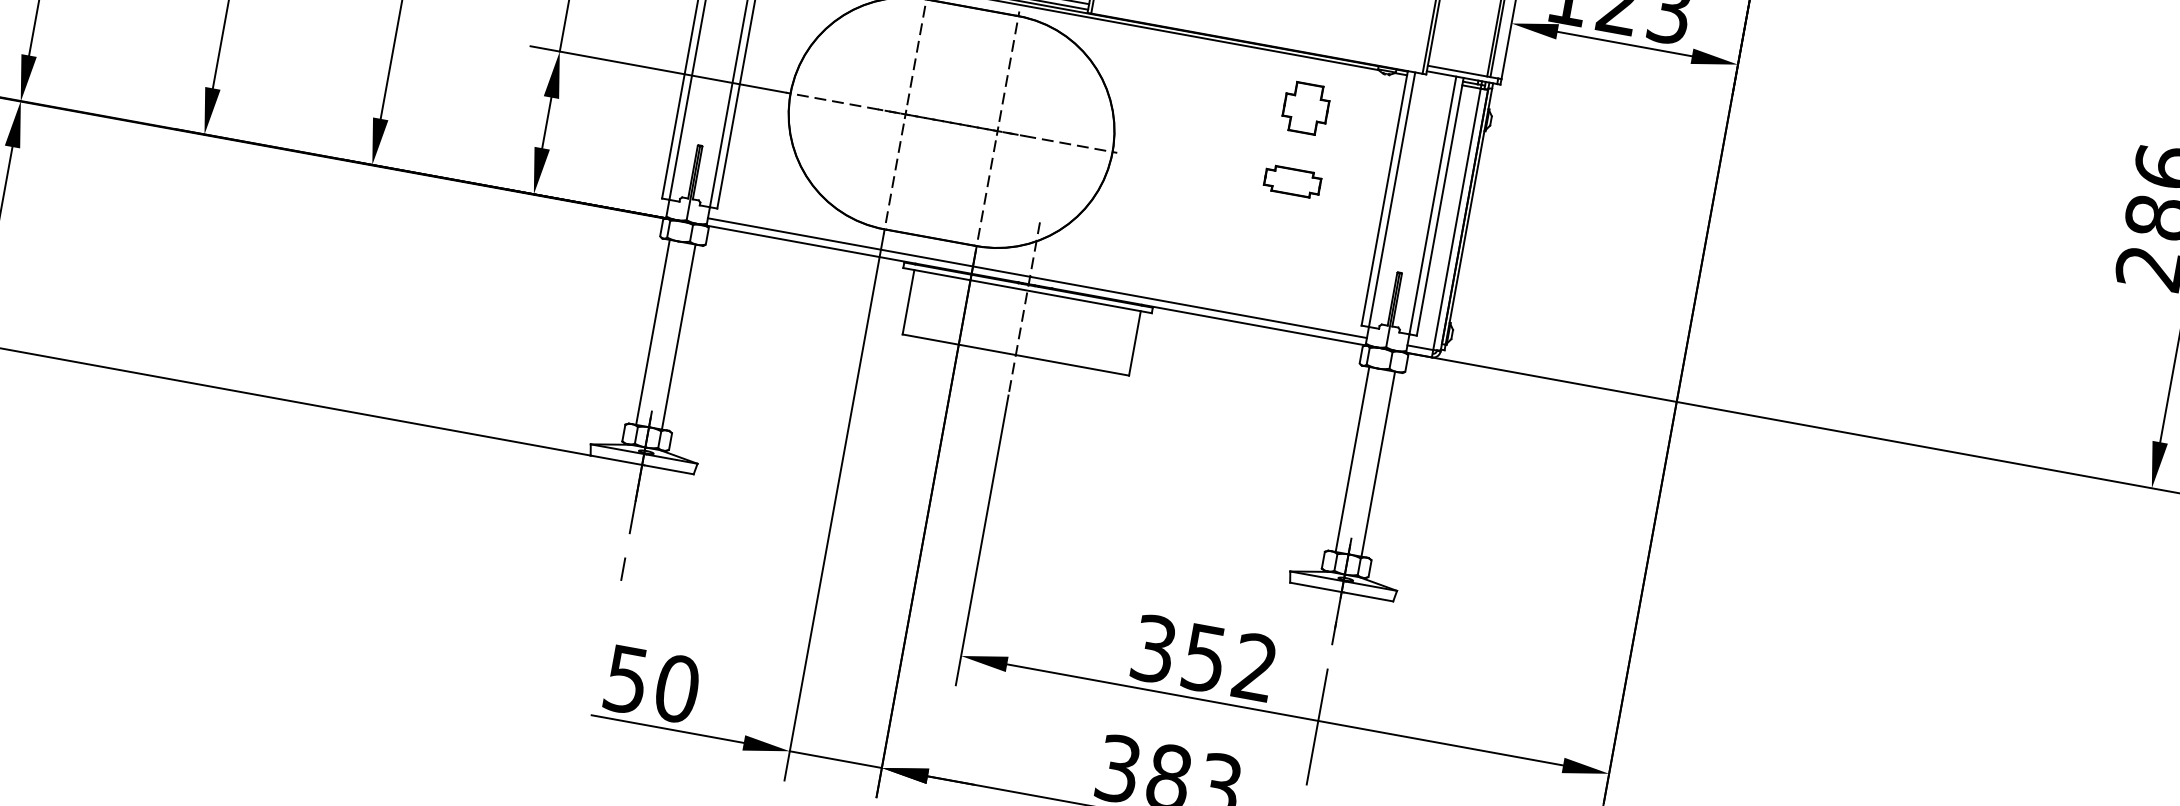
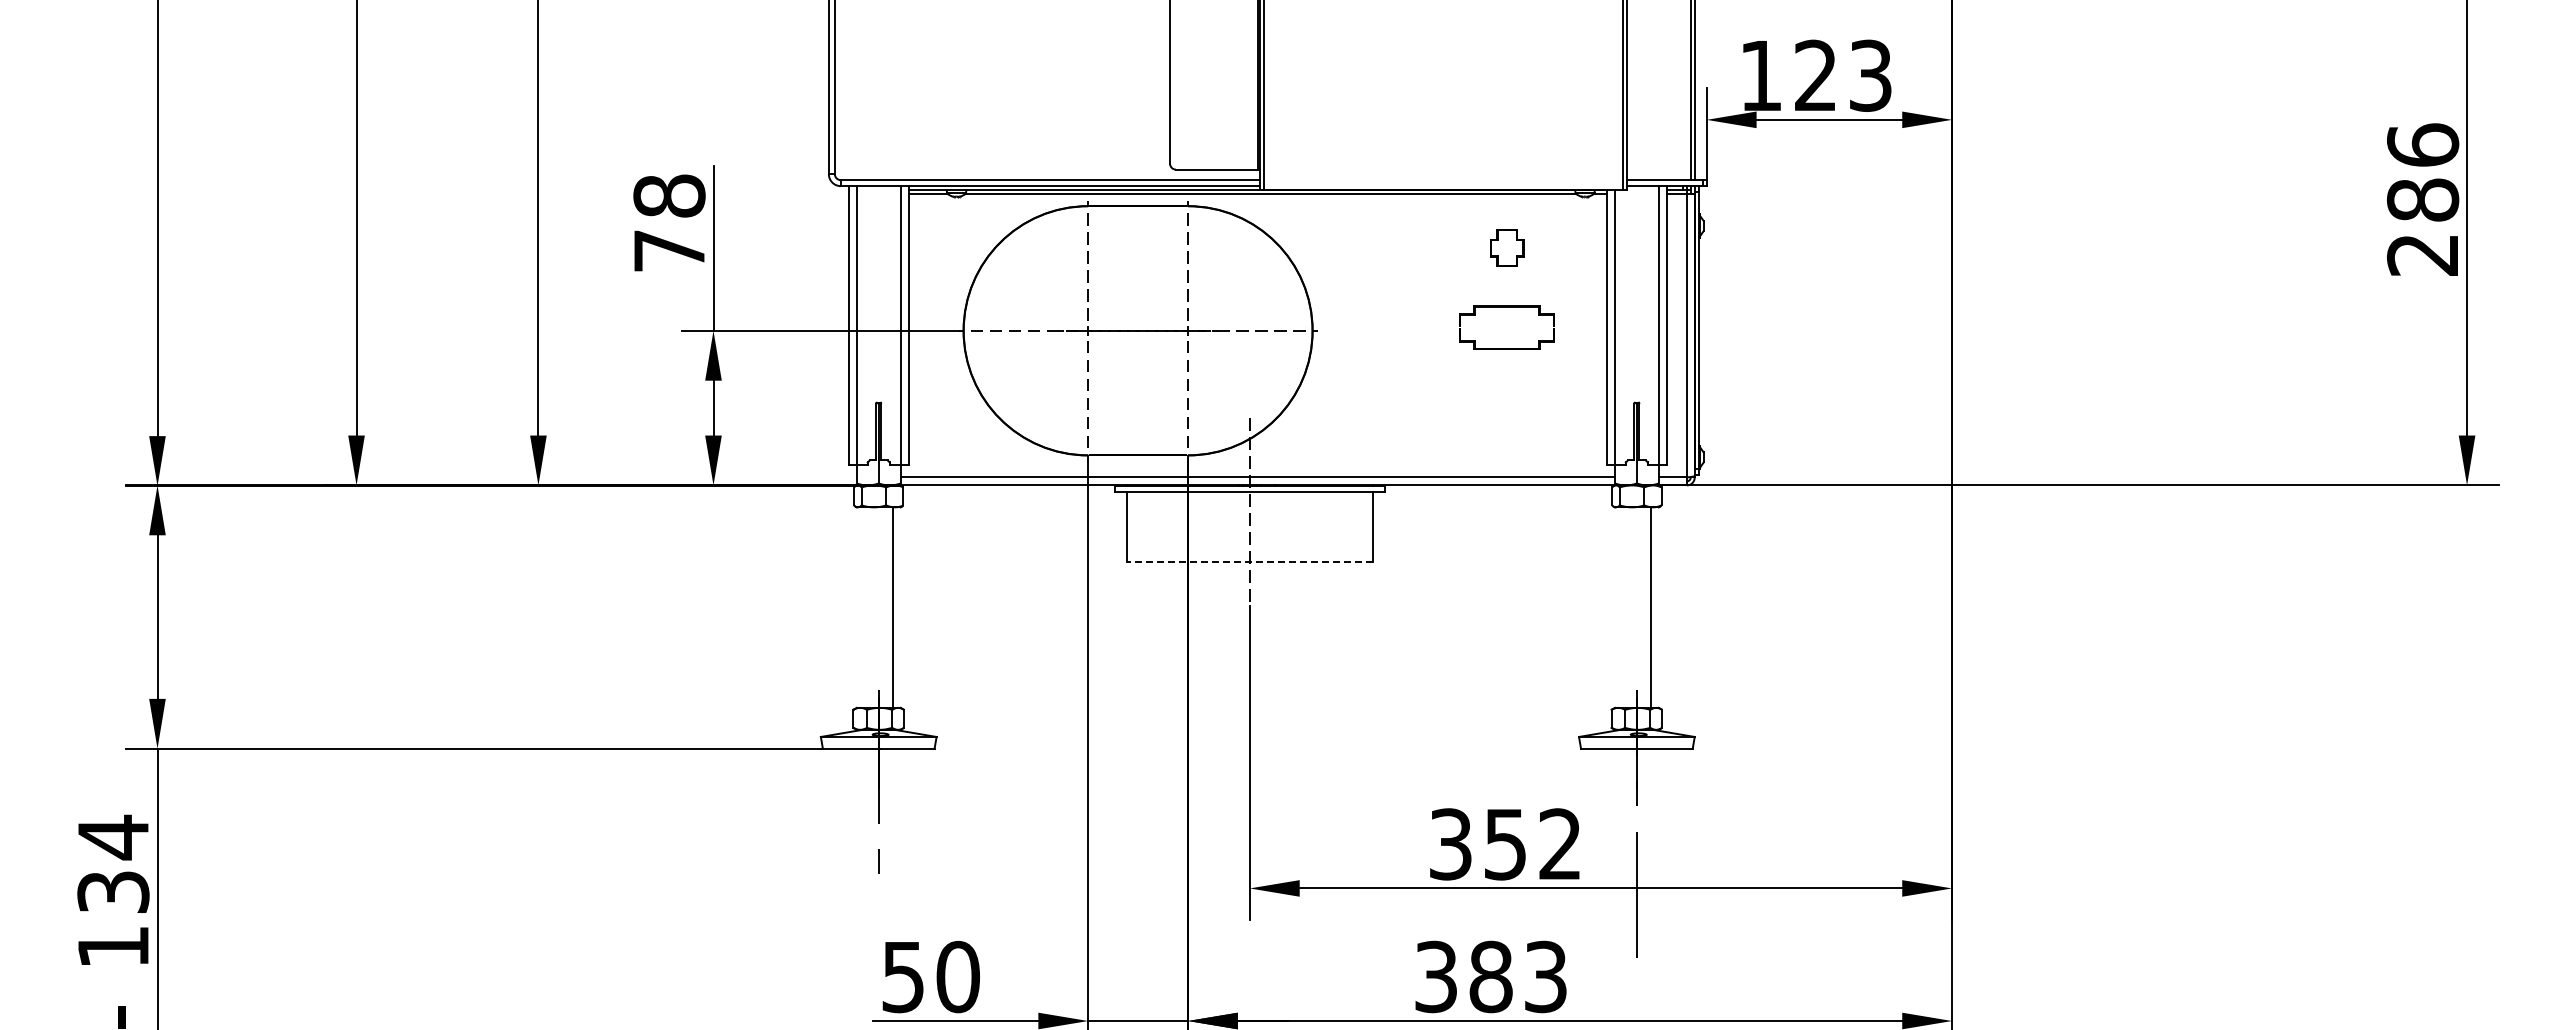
part: (1306, 107) -> (1507, 247), size x0.7
part: (1292, 181) -> (1507, 327), size x1.6
line: (652, 332) -> (864, 607), removed
line: (1015, 355) -> (1249, 562), solid -> dashed
line: (1352, 459) -> (1622, 607), removed

